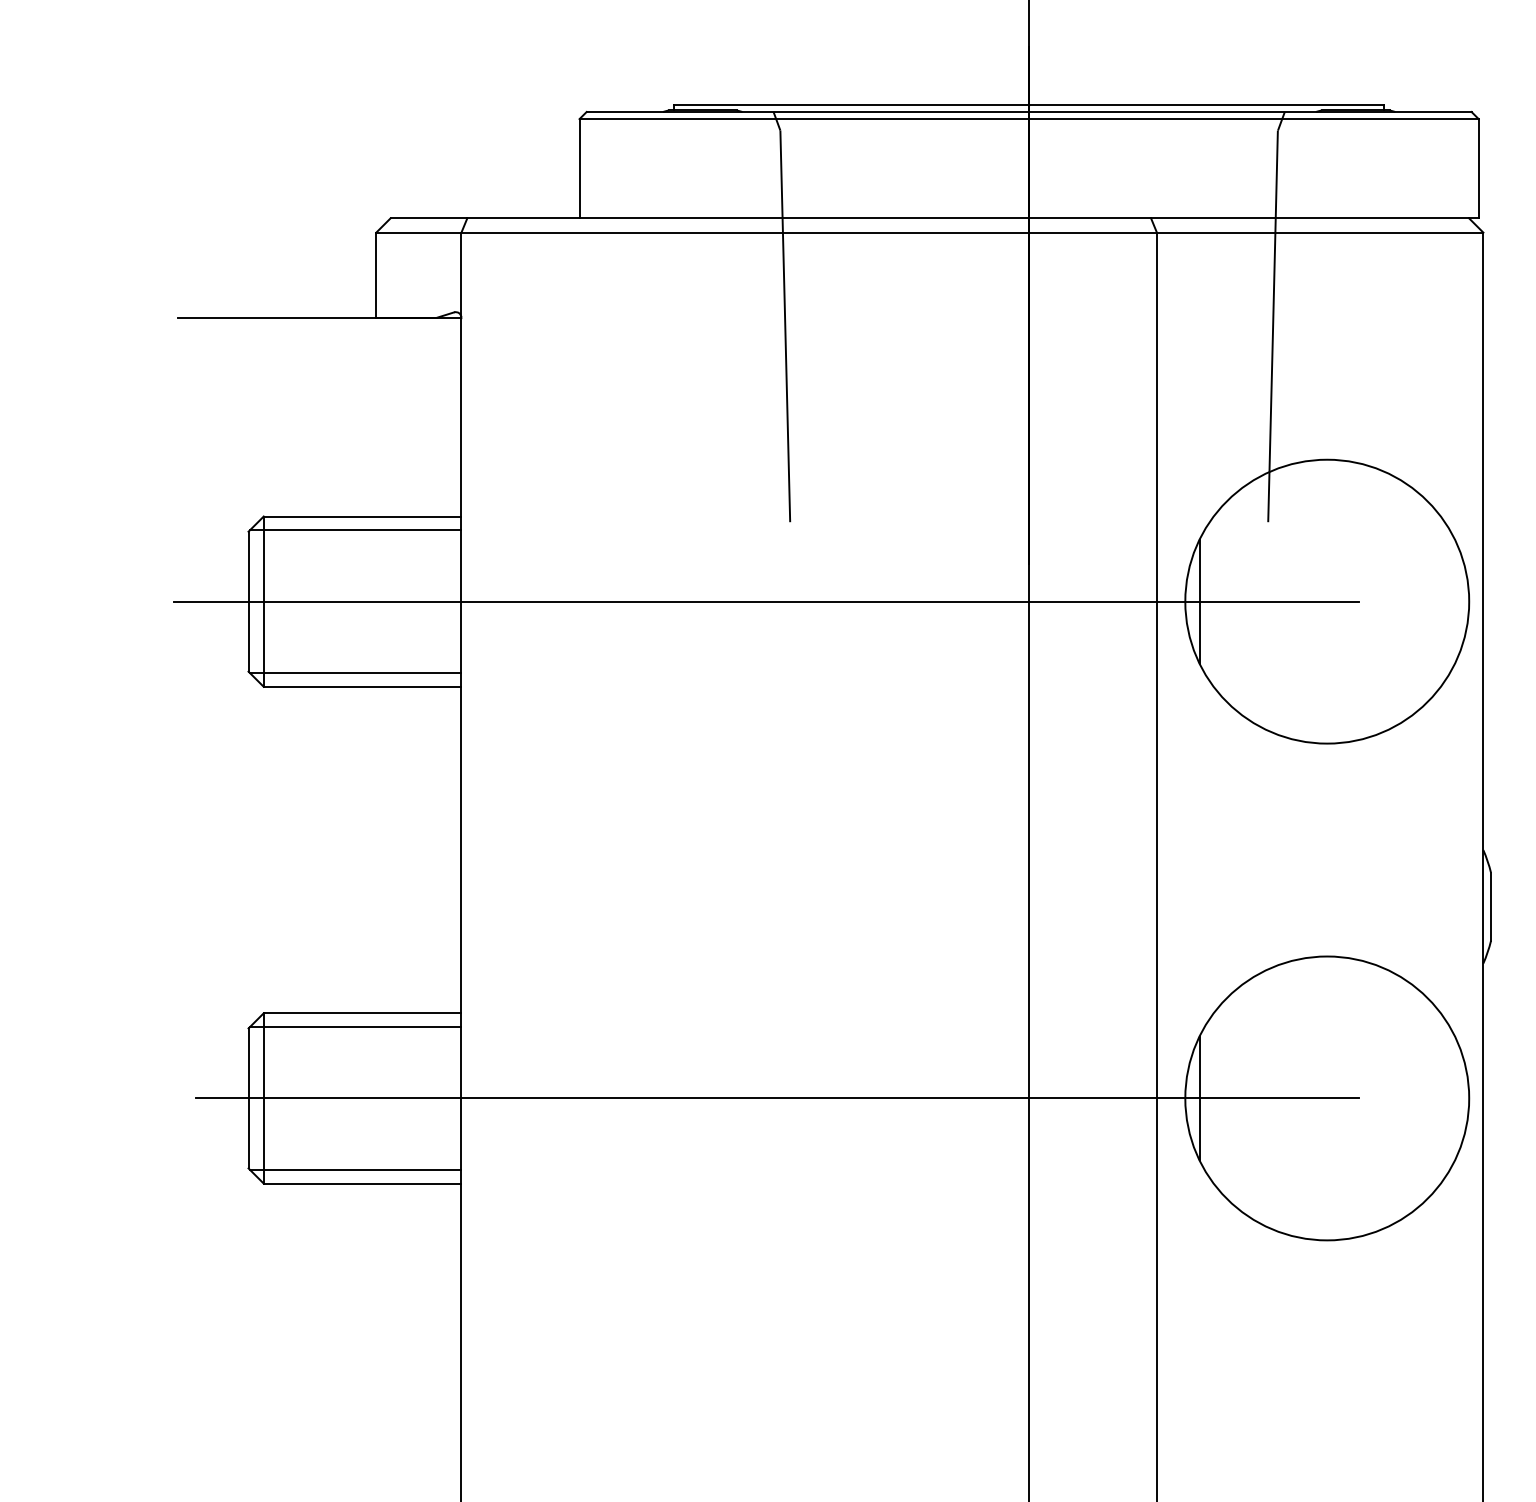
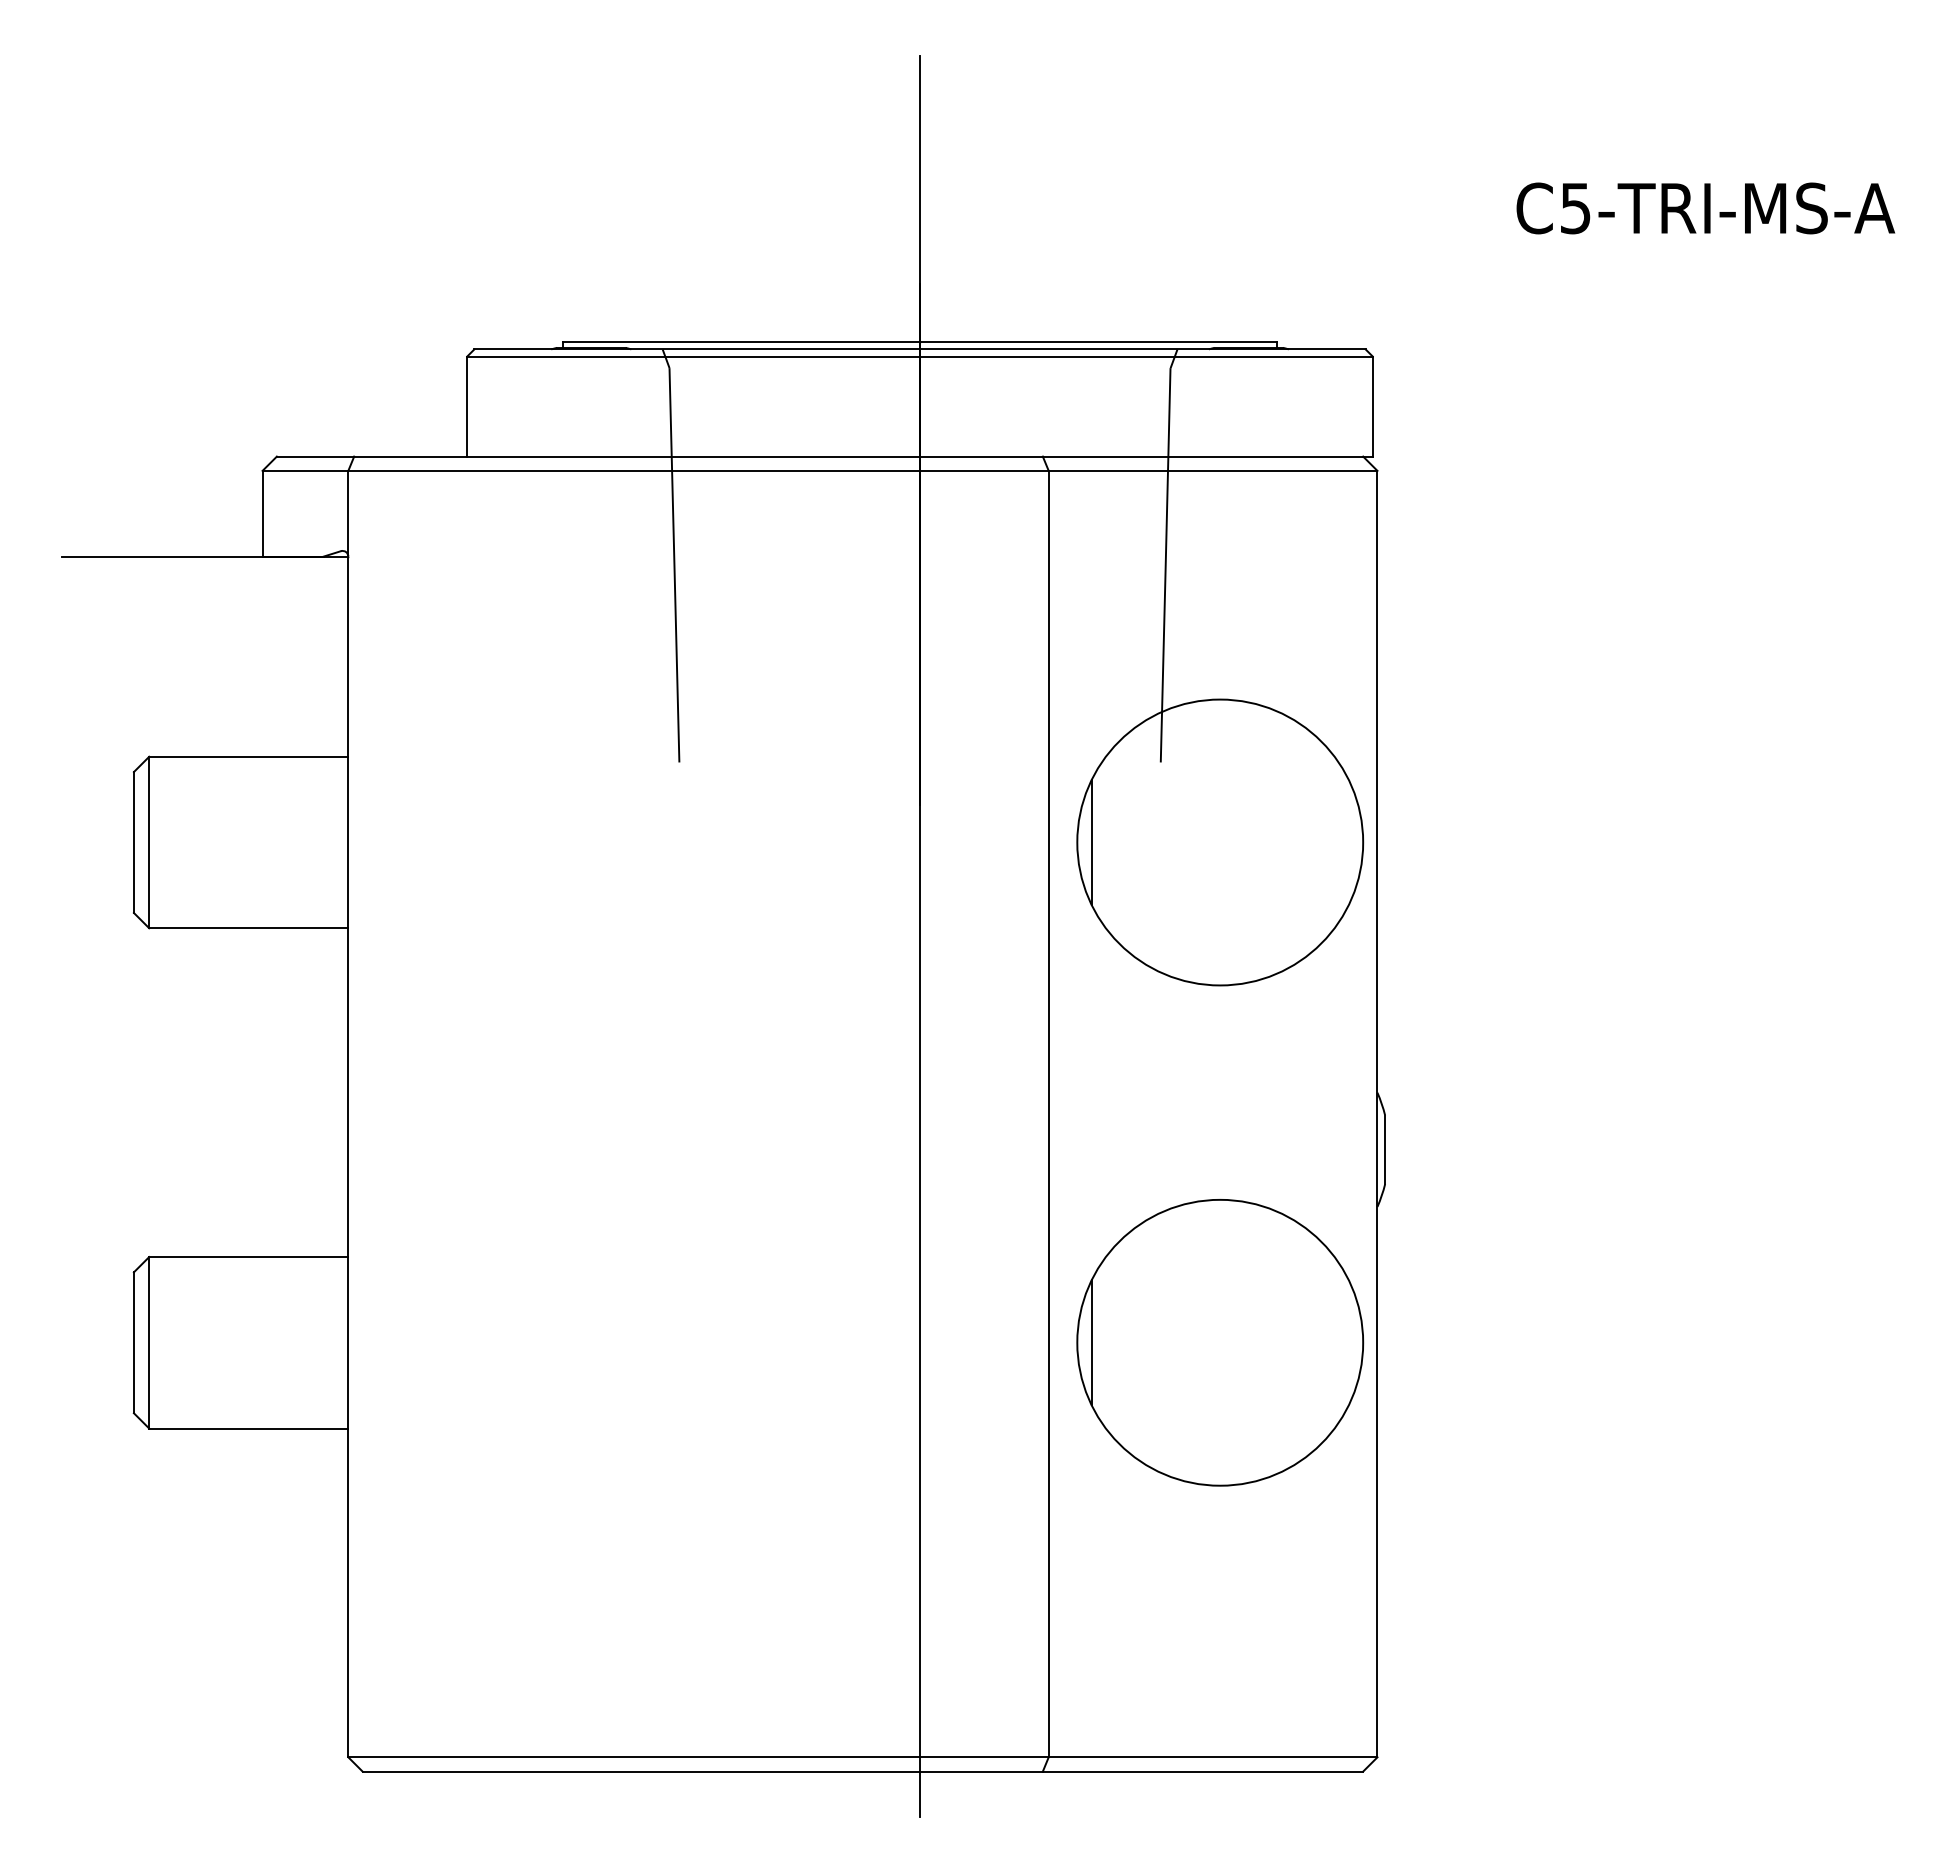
line: (355, 530) -> (241, 770), removed
line: (766, 601) -> (655, 842), removed
line: (355, 673) -> (241, 914), removed
line: (355, 1026) -> (241, 1270), removed
line: (777, 1098) -> (666, 1342), removed
line: (355, 1169) -> (241, 1414), removed

